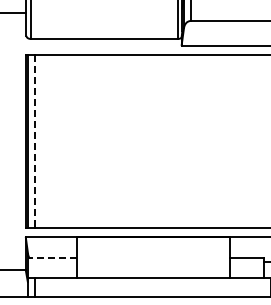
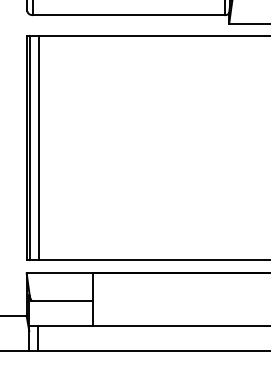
line: (35, 141) -> (39, 148), dashed -> solid
line: (53, 258) -> (62, 300), dashed -> solid

